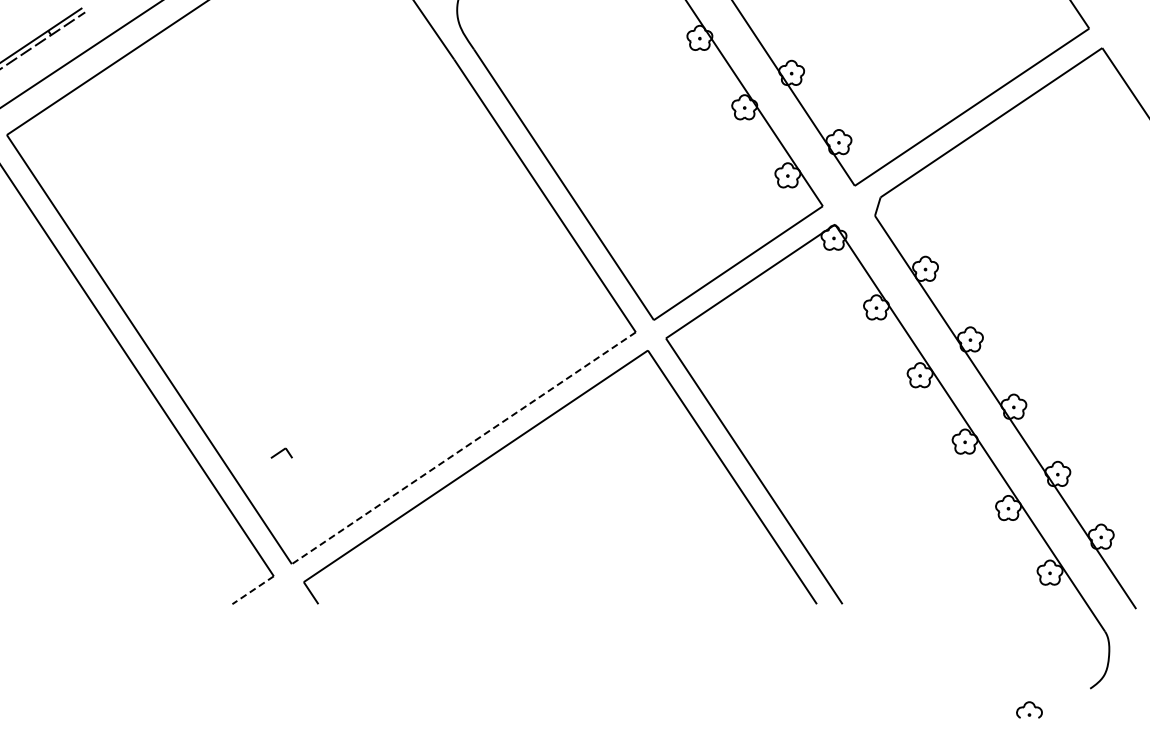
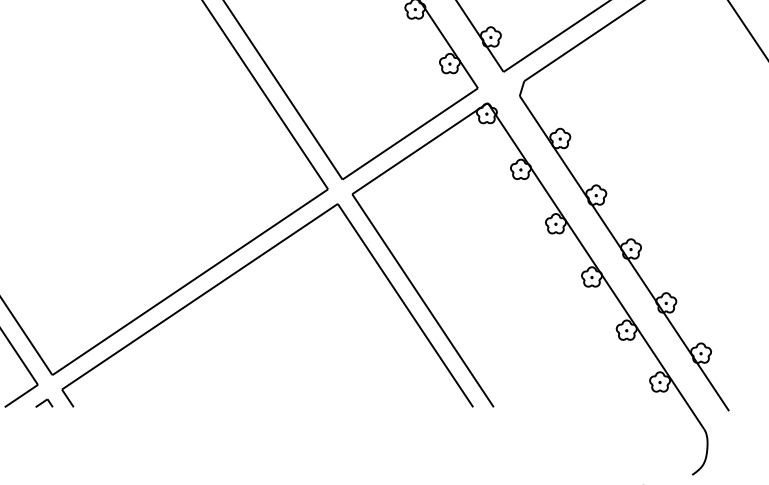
line: (463, 448) -> (189, 282), dashed -> solid
part: (281, 452) -> (44, 402), moved
line: (253, 590) -> (21, 396), dashed -> solid

